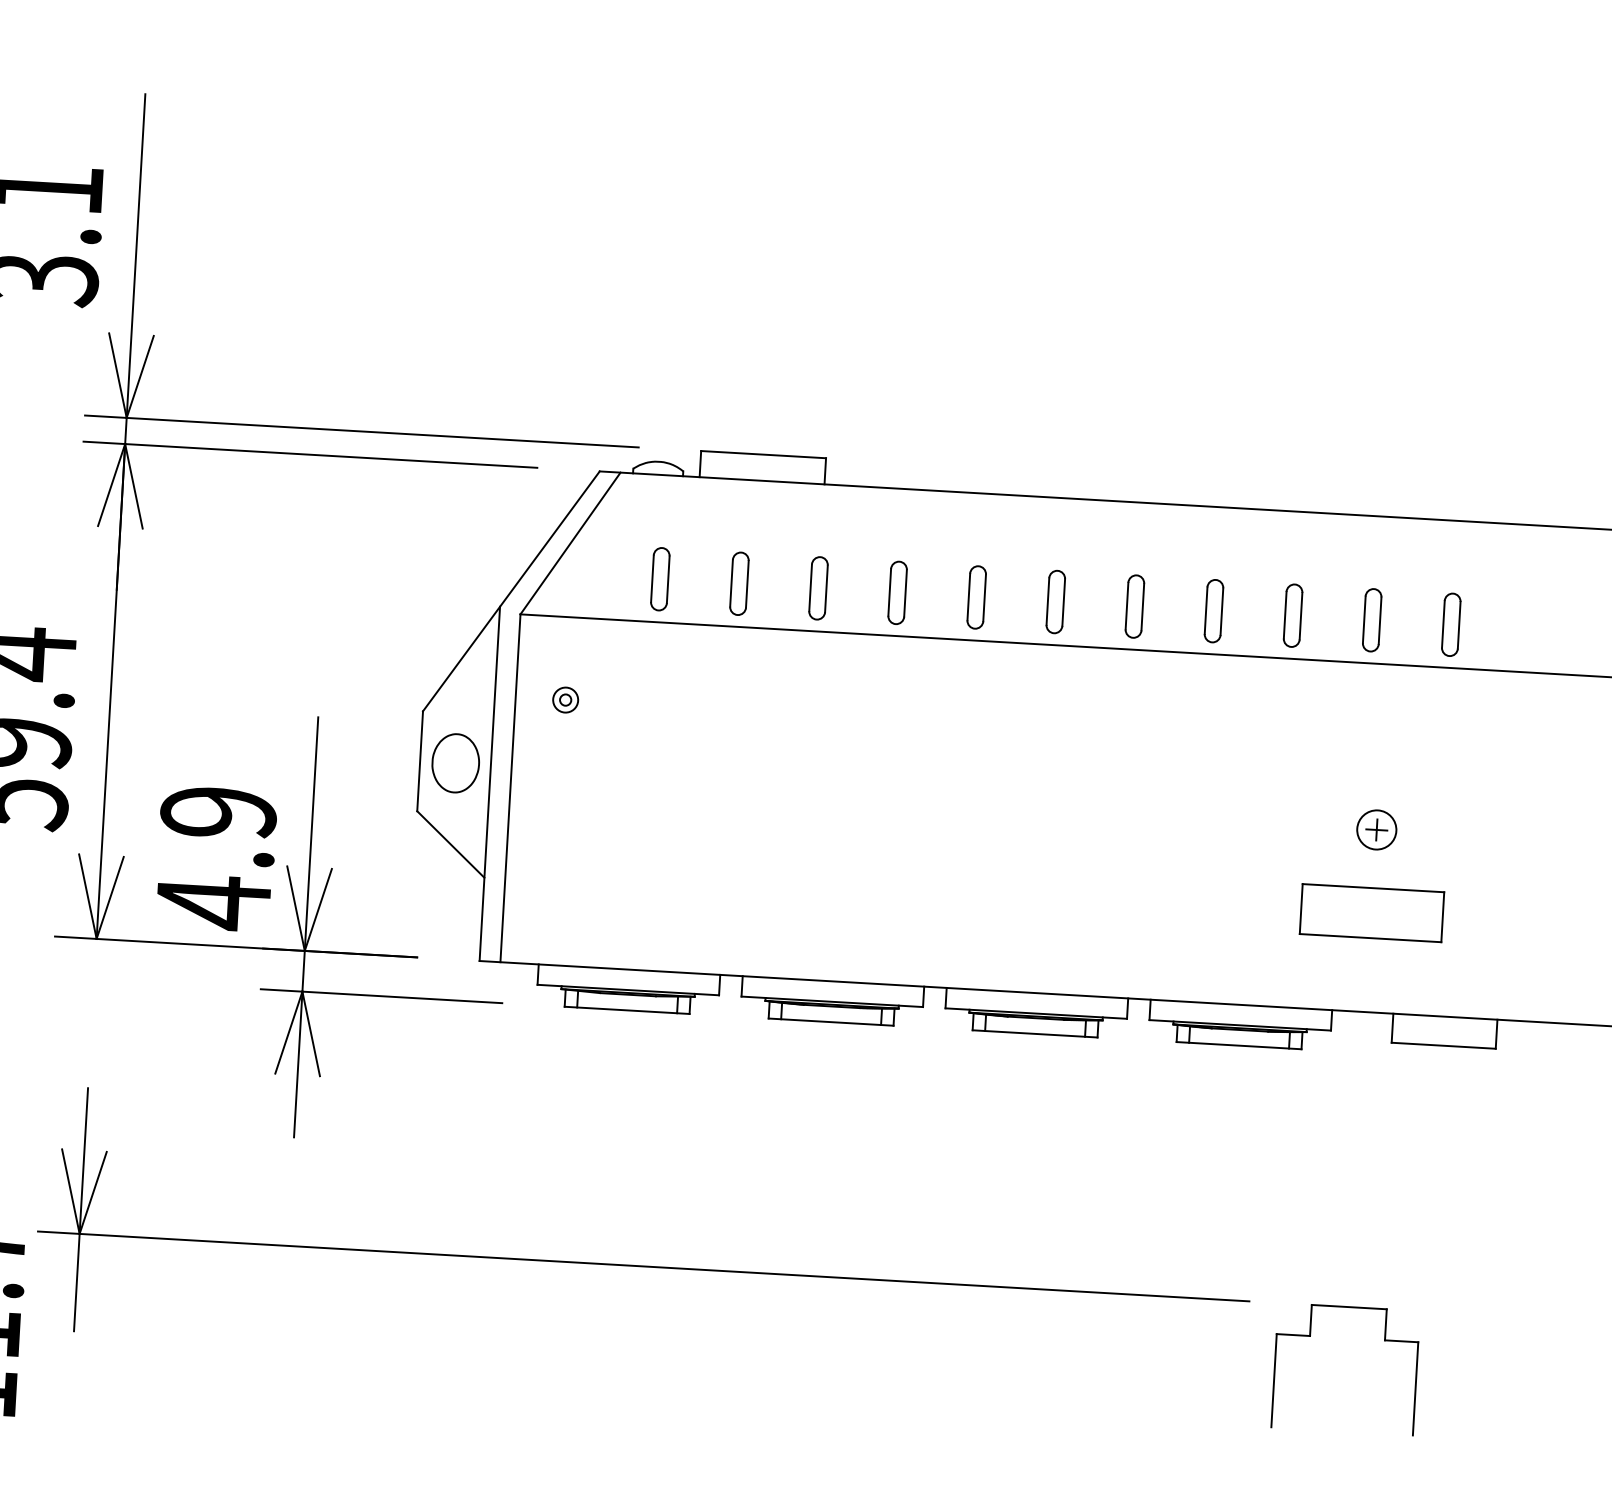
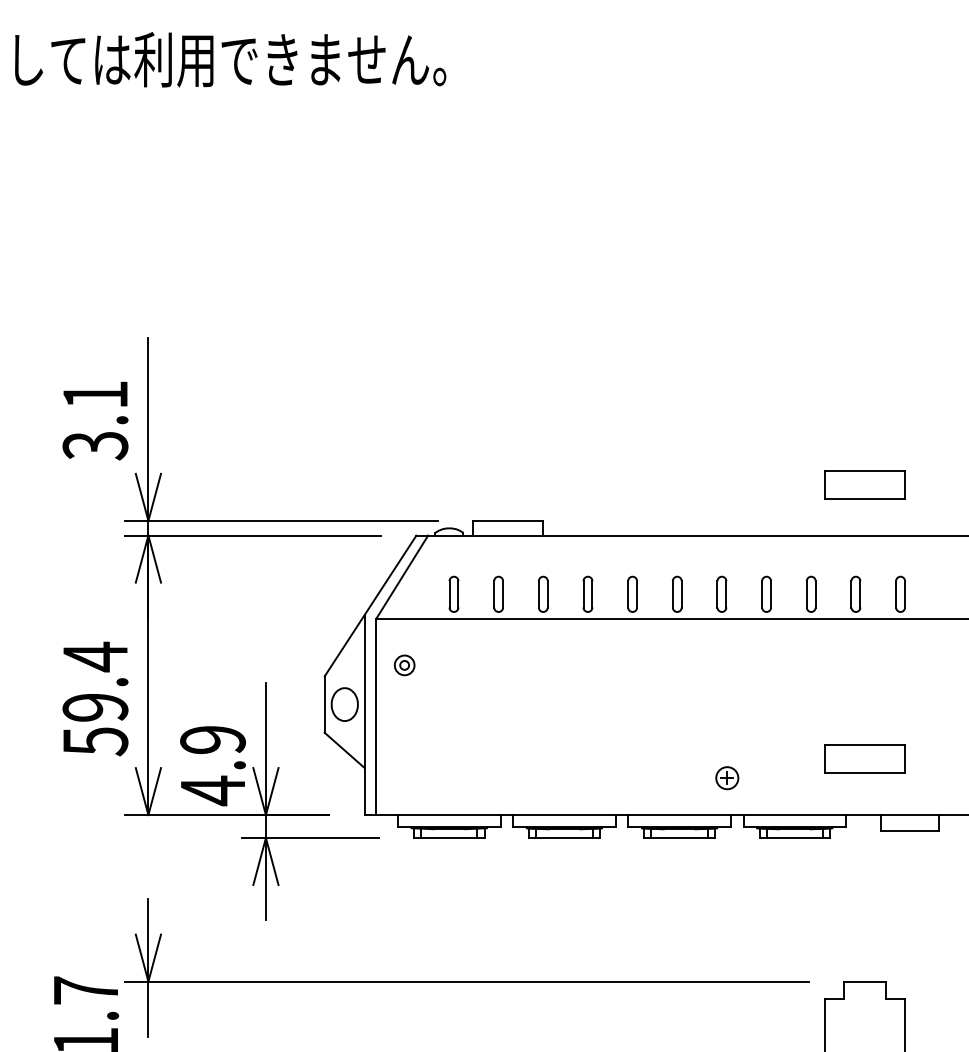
part: (1398, 426) -> (864, 484), added
part: (565, 700) -> (404, 665), size x1.4
part: (1377, 830) -> (727, 778), moved

